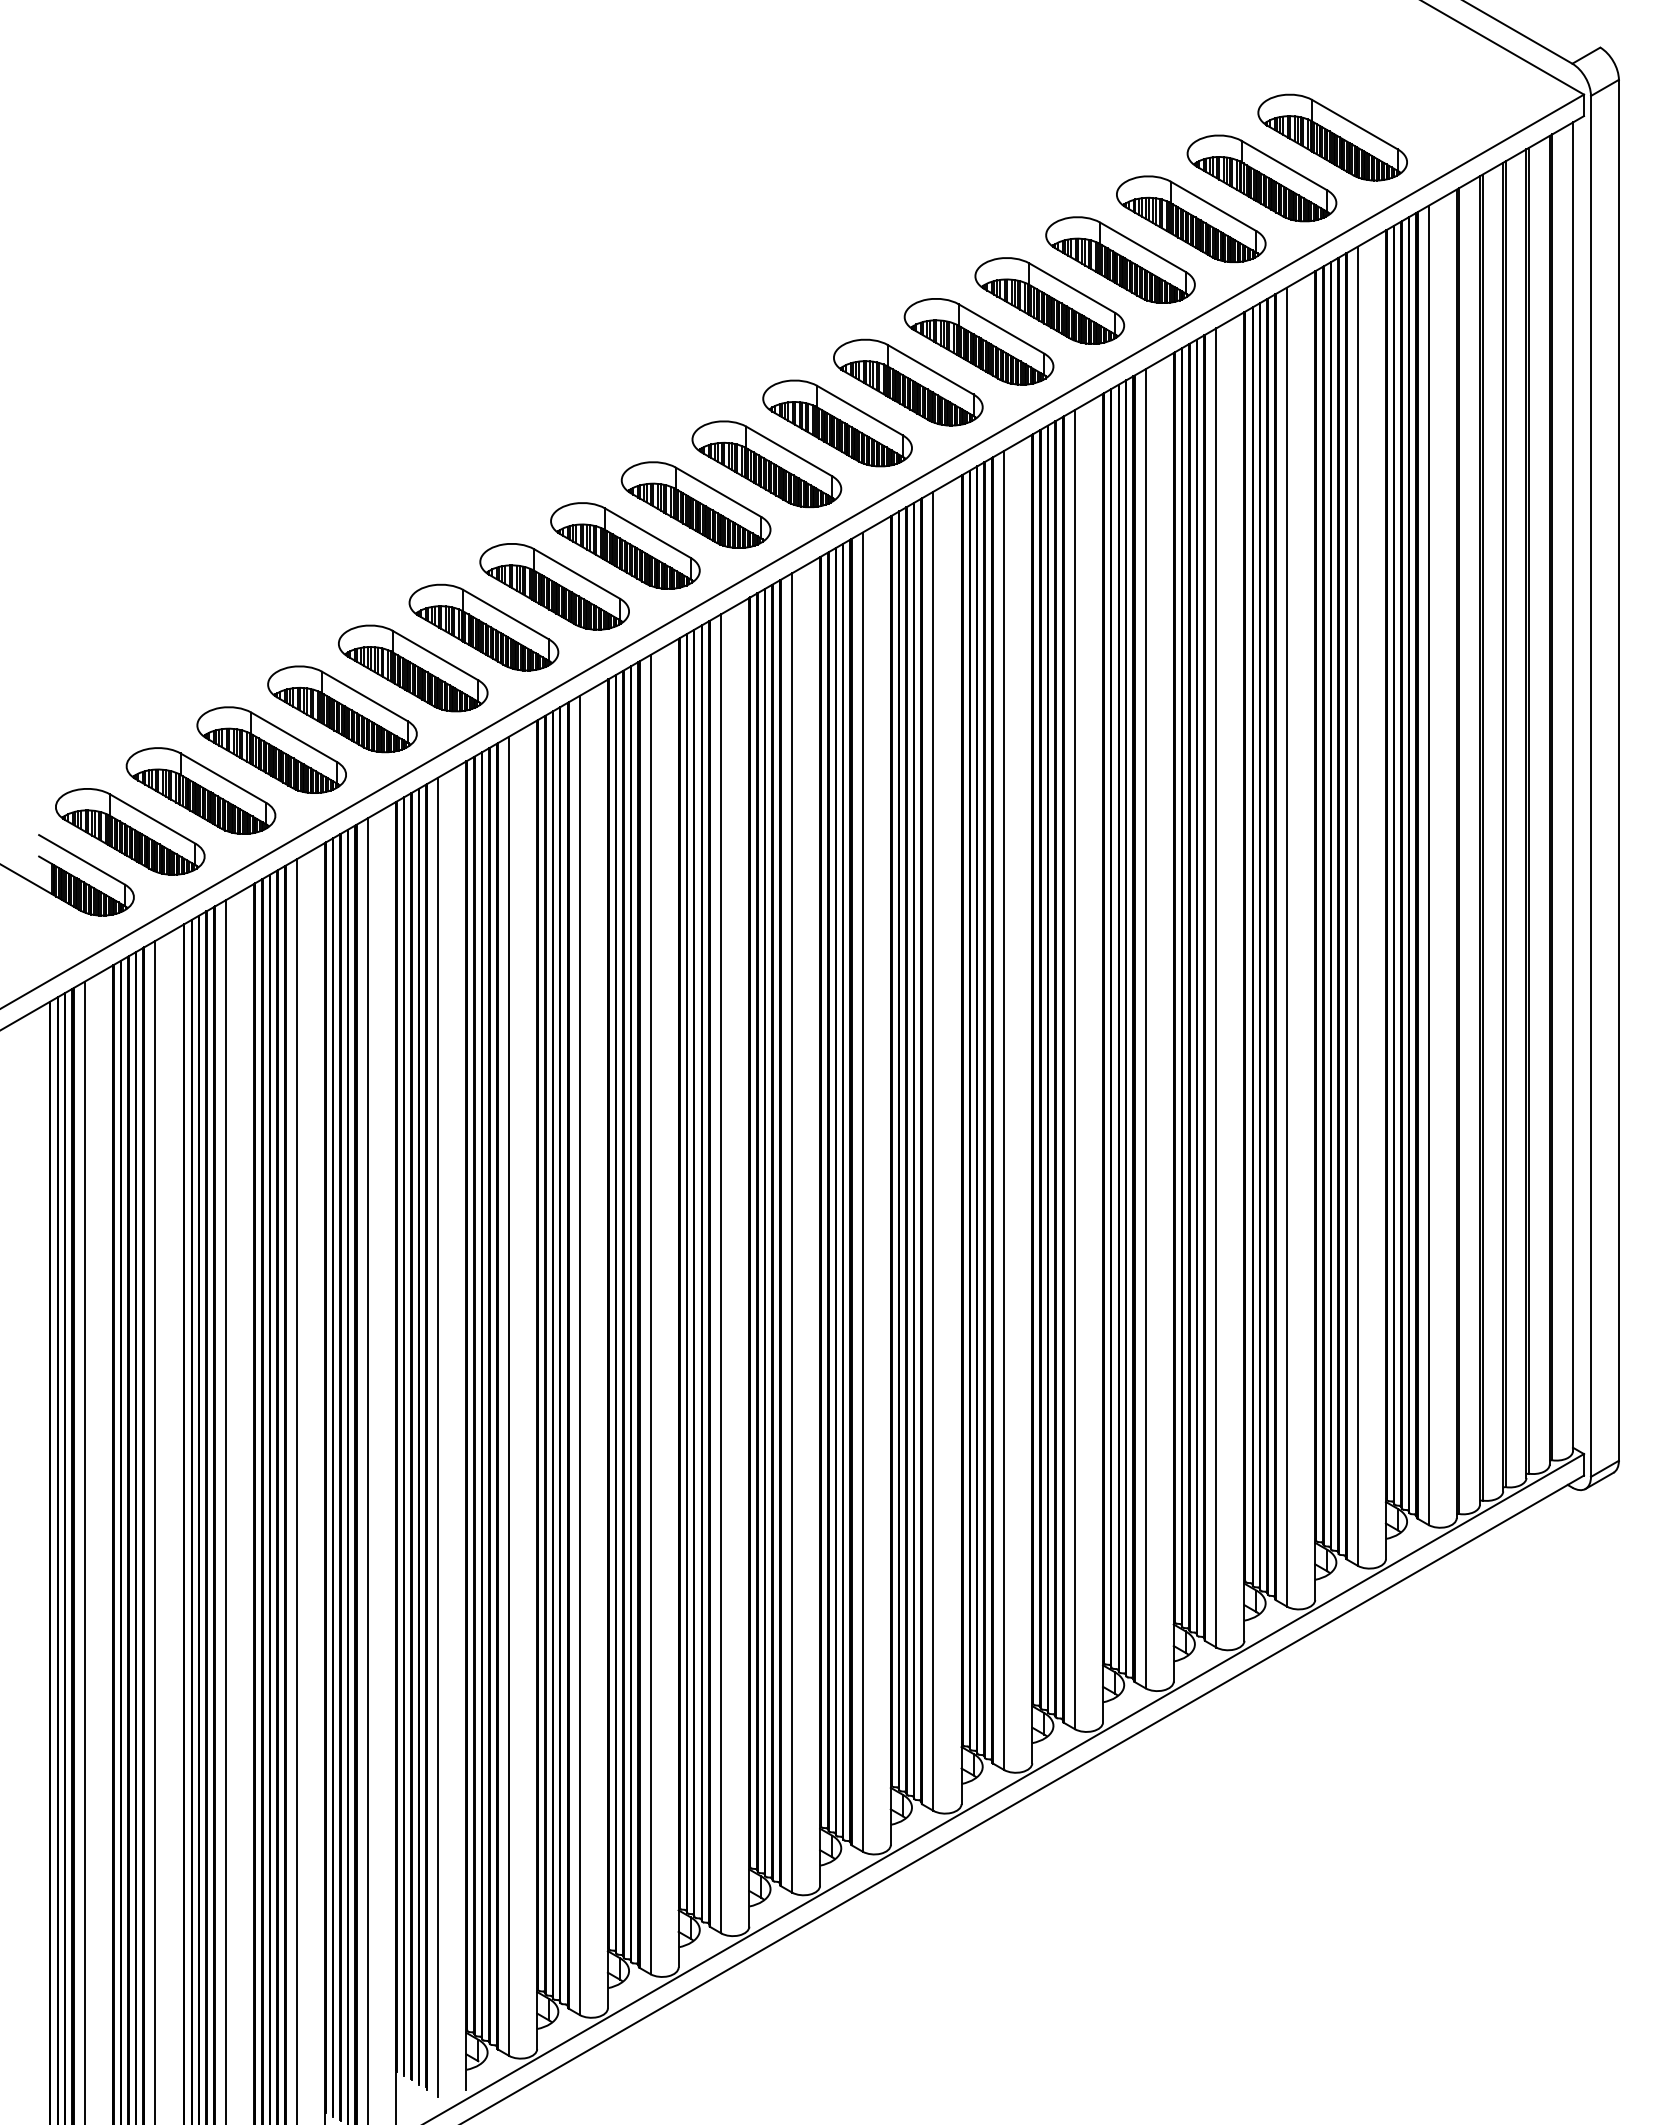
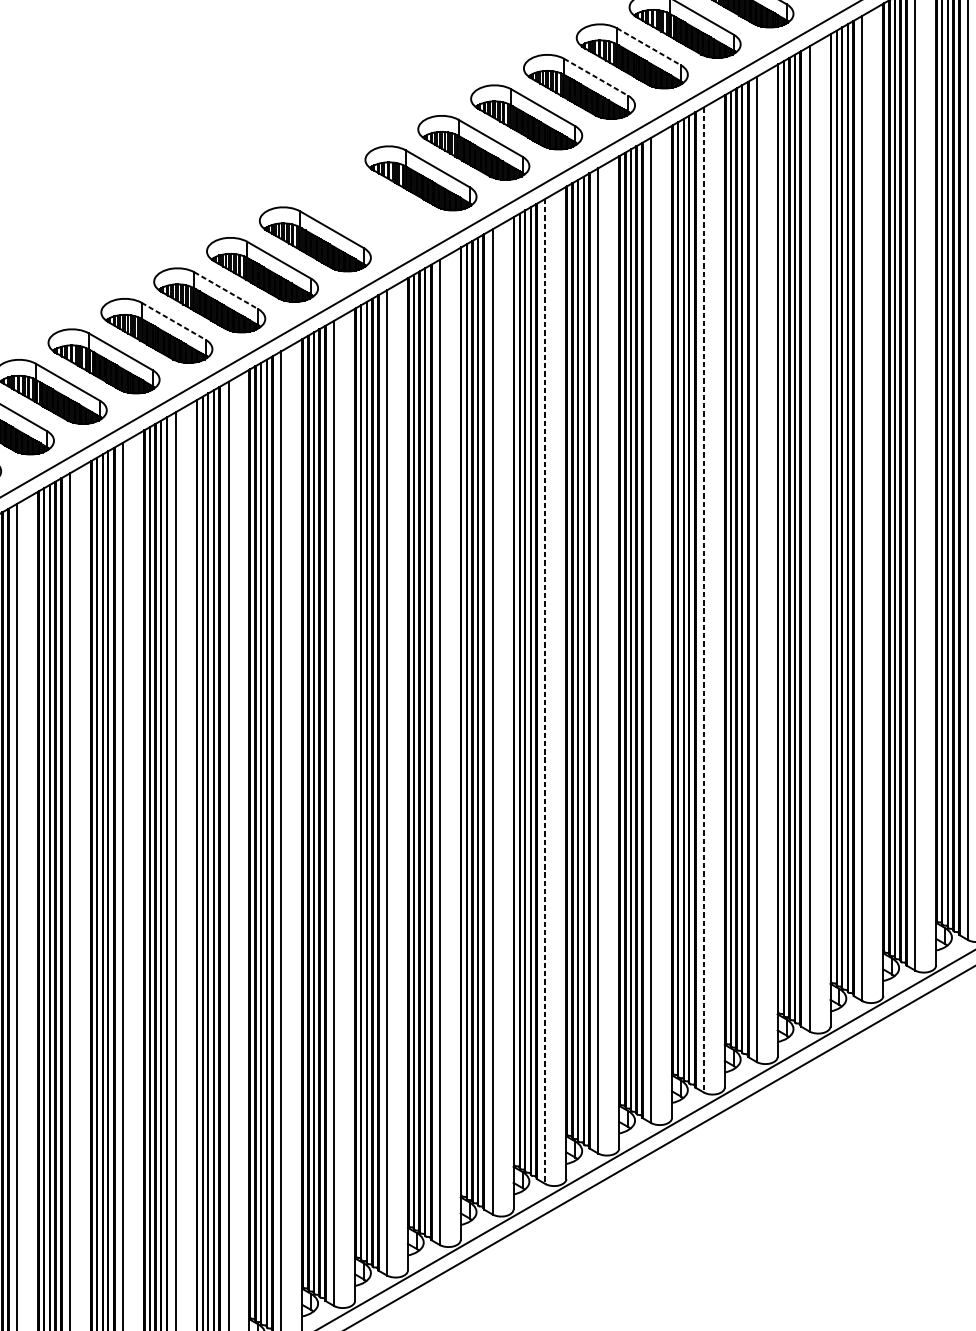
line: (1001, 329) -> (649, 47), solid -> dashed
line: (931, 370) -> (596, 77), solid -> dashed
part: (625, 545) -> (368, 208), removed
line: (435, 655) -> (226, 290), solid -> dashed
line: (365, 696) -> (174, 321), solid -> dashed
line: (1074, 1069) -> (703, 599), solid -> dashed
line: (862, 1192) -> (545, 691), solid -> dashed

